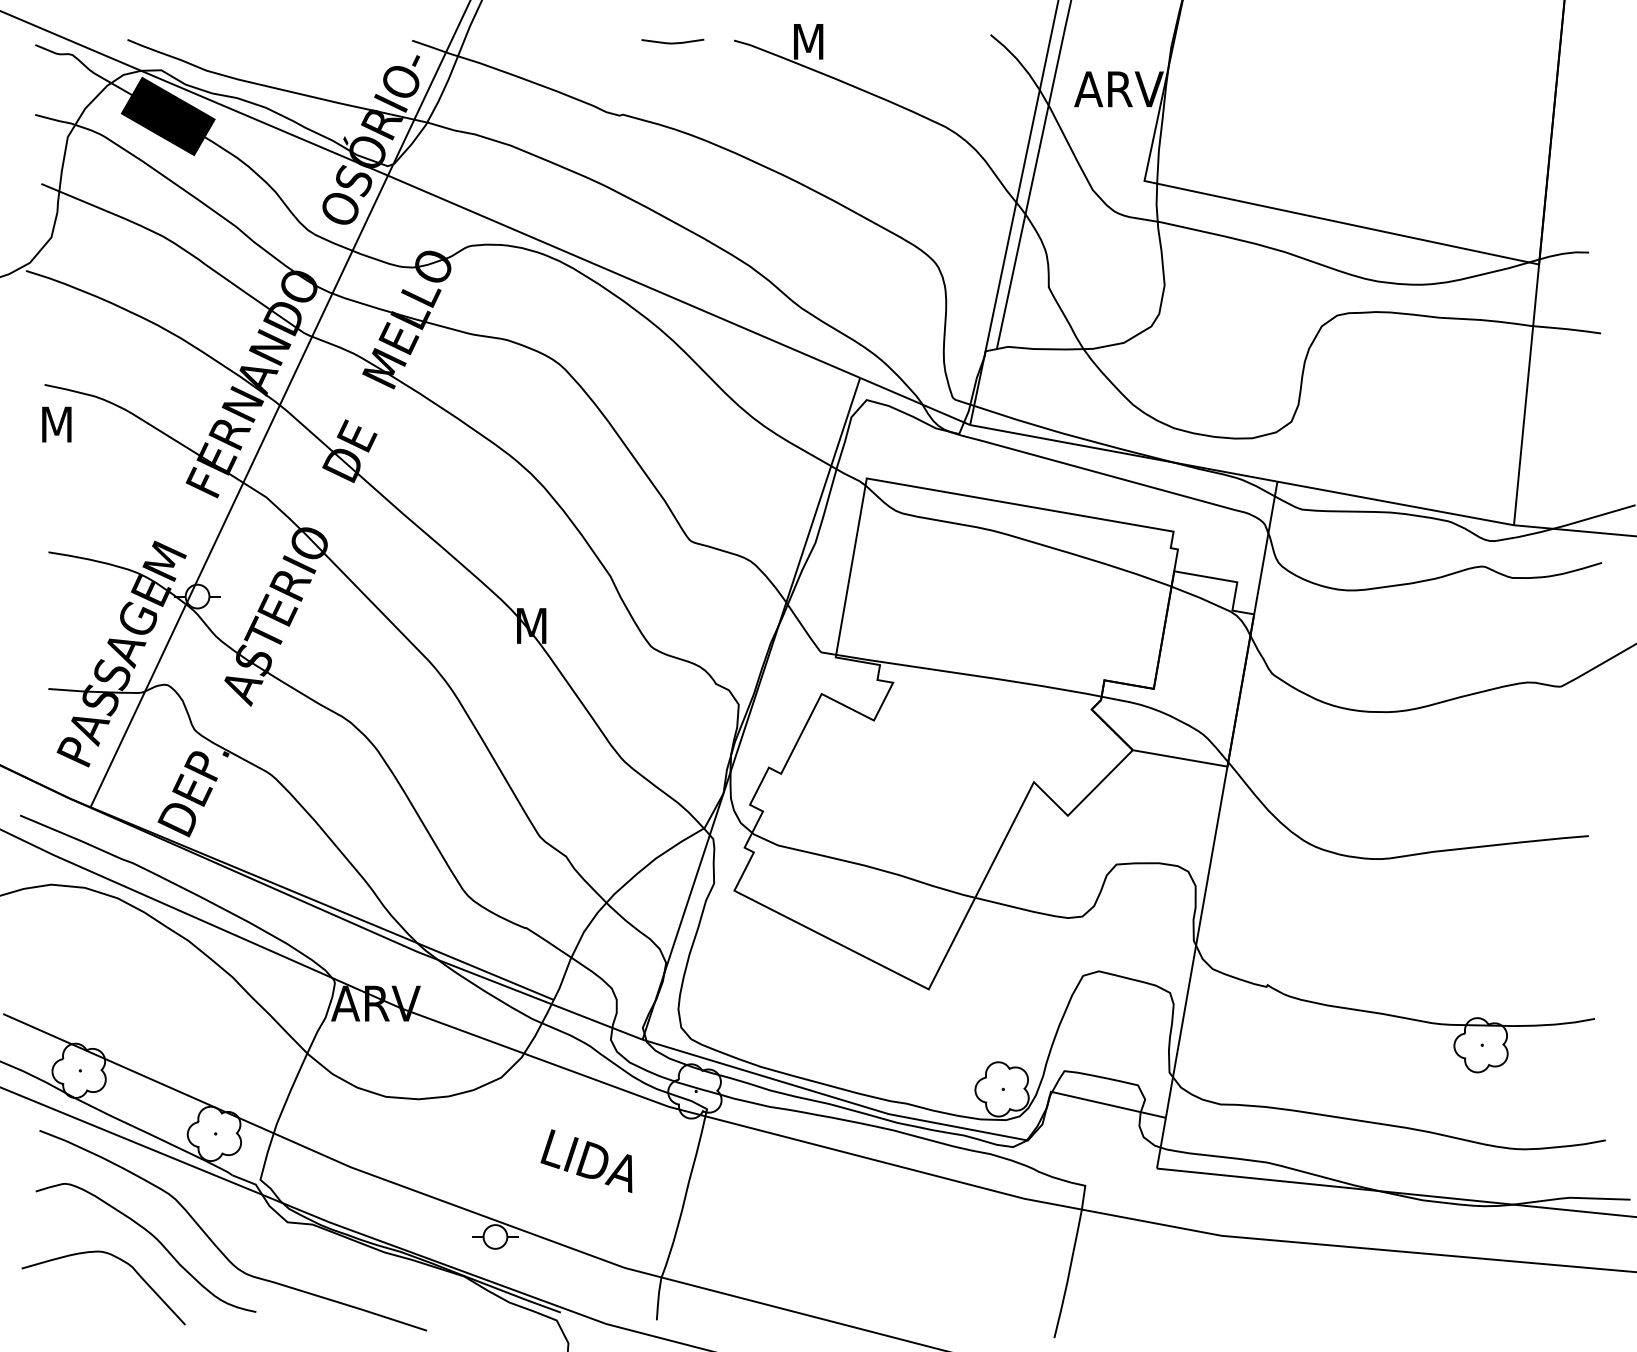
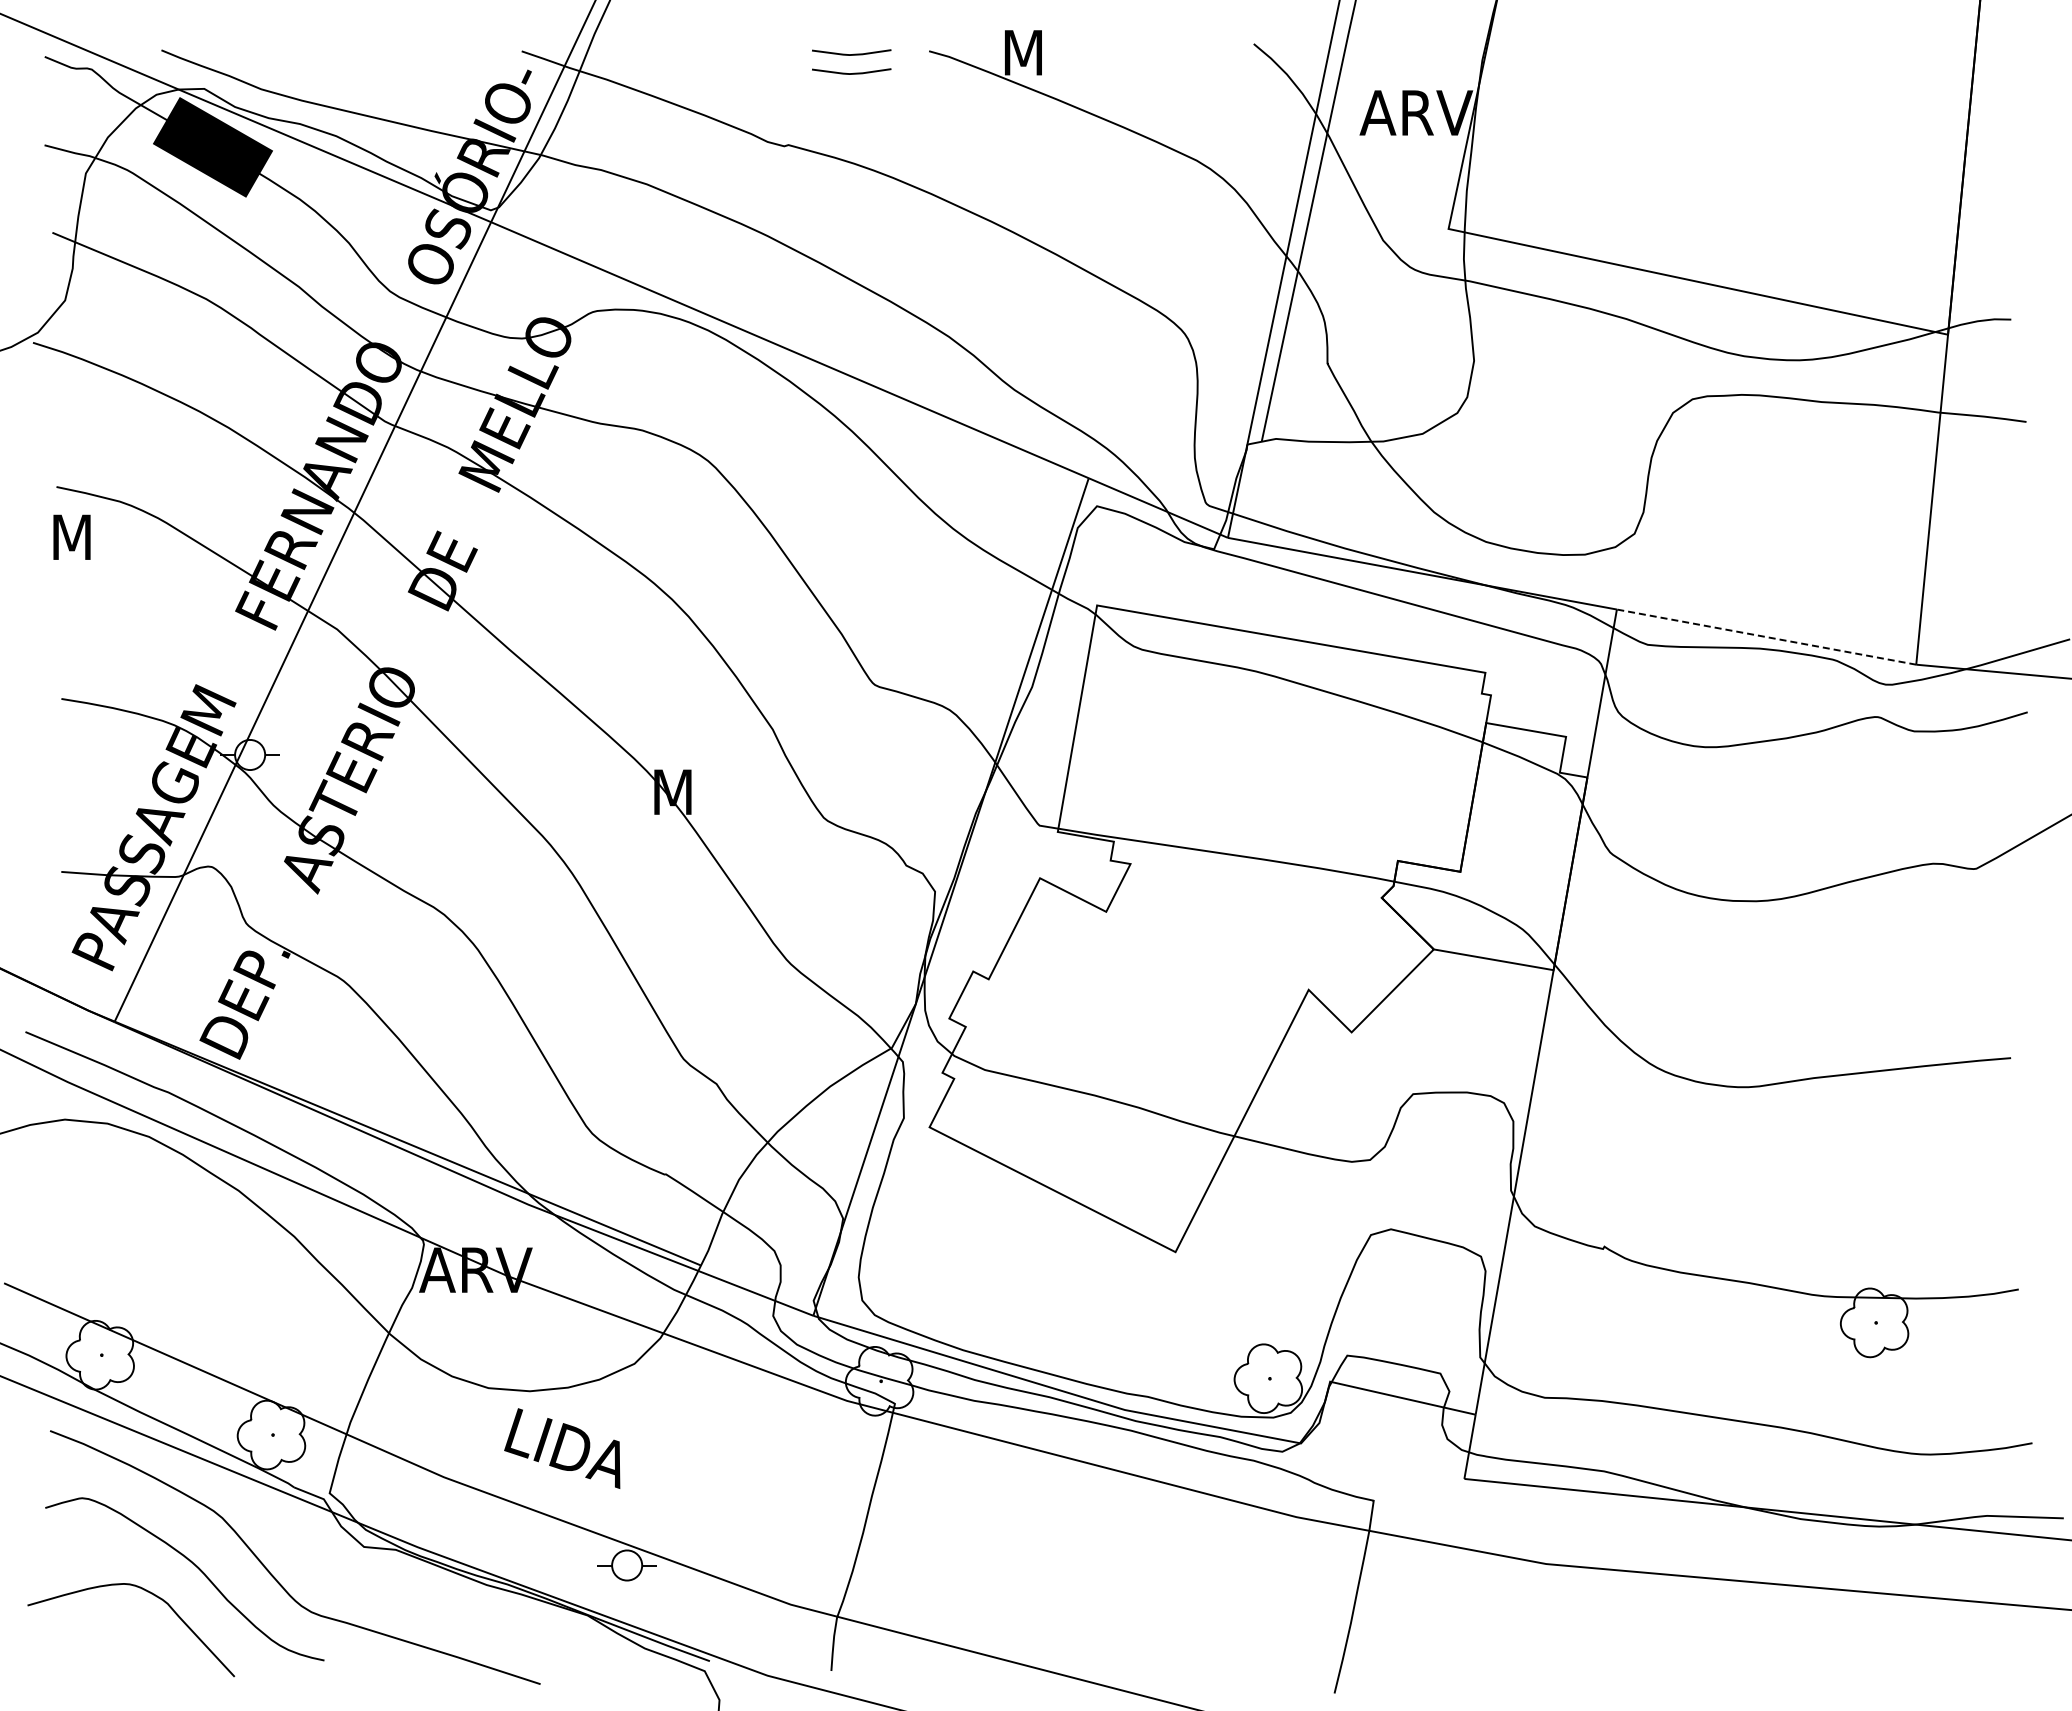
line: (672, 58) -> (851, 73), added
line: (1395, 503) -> (1766, 637), solid -> dashed
text: (586, 1161) -> (562, 1448), moved

